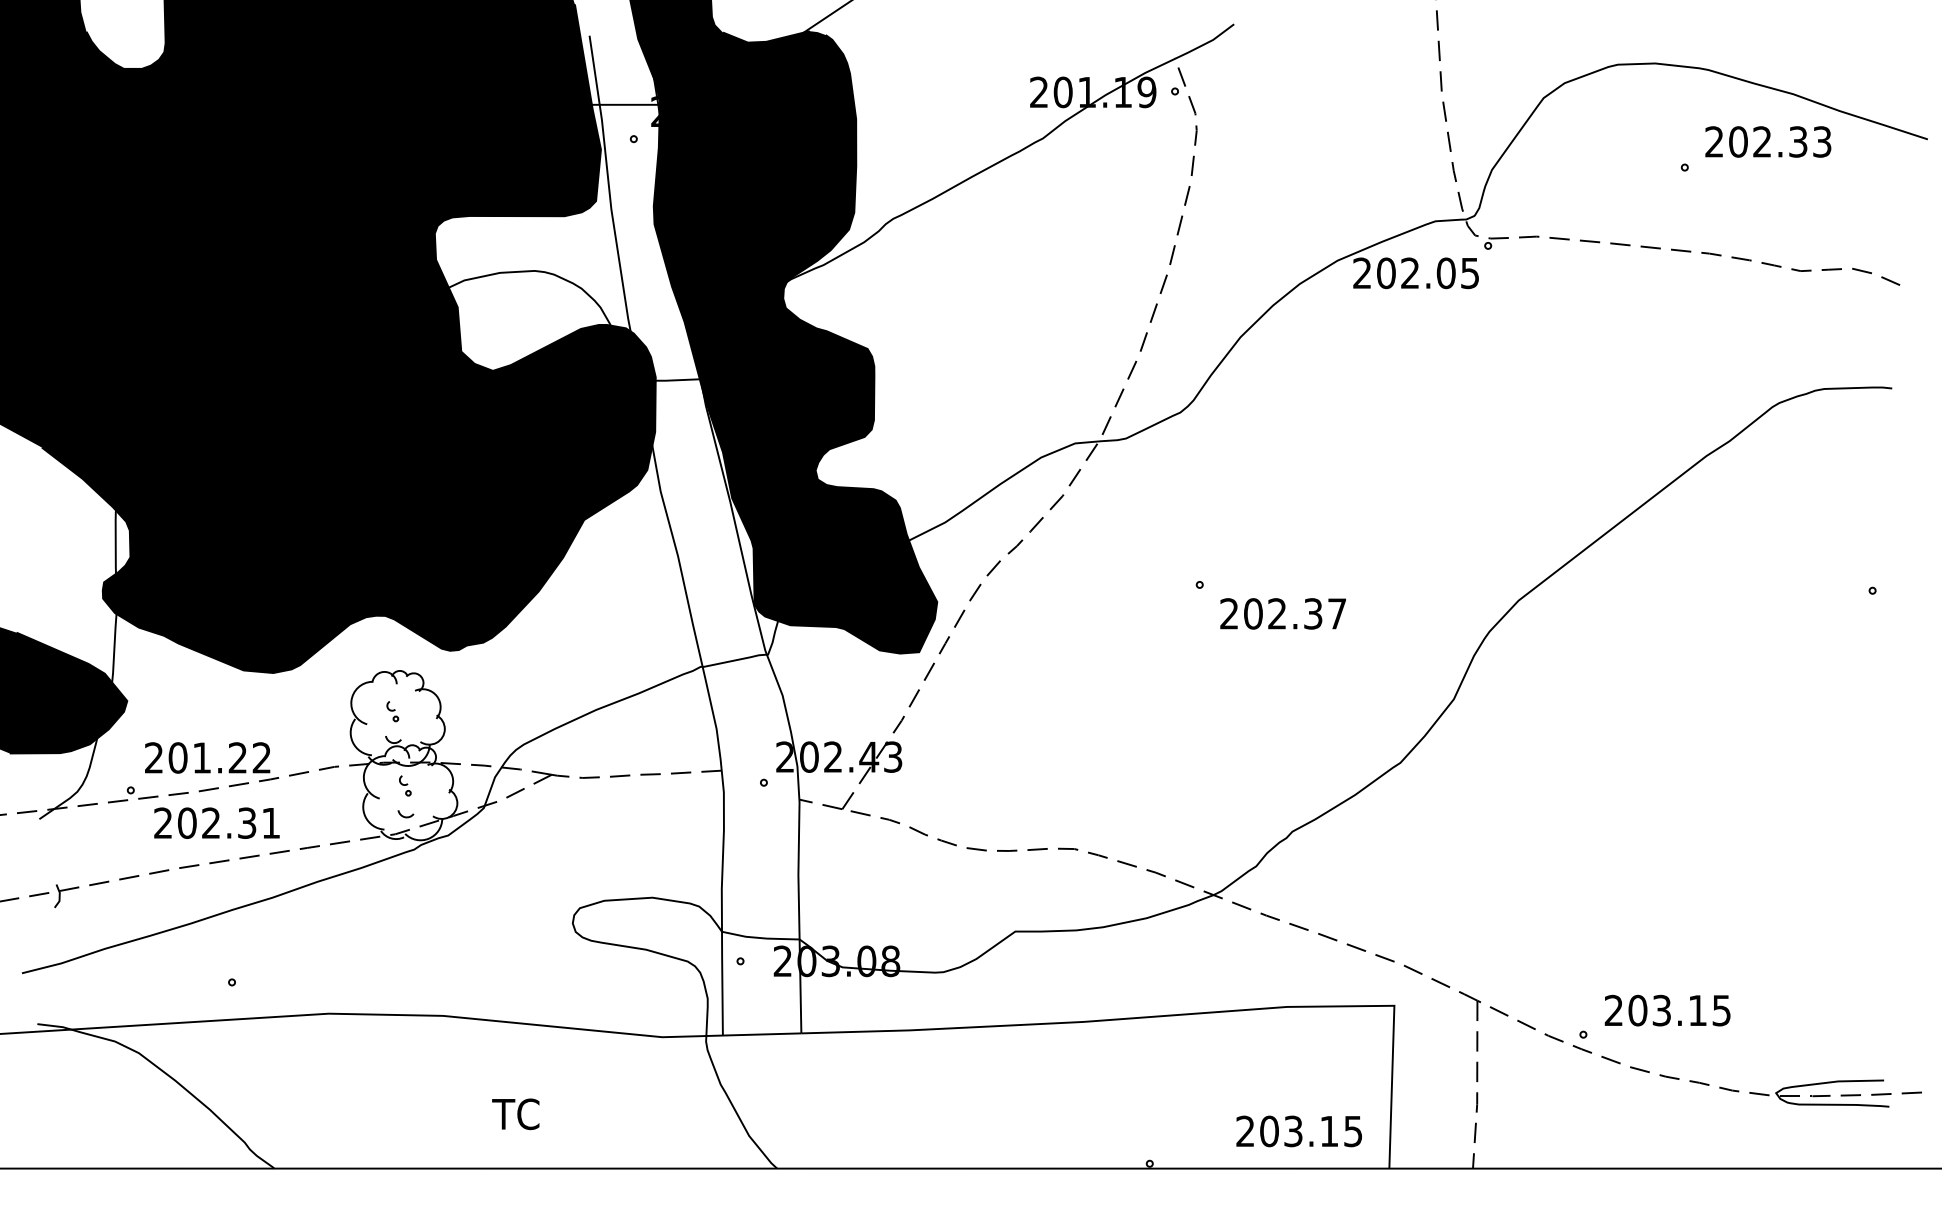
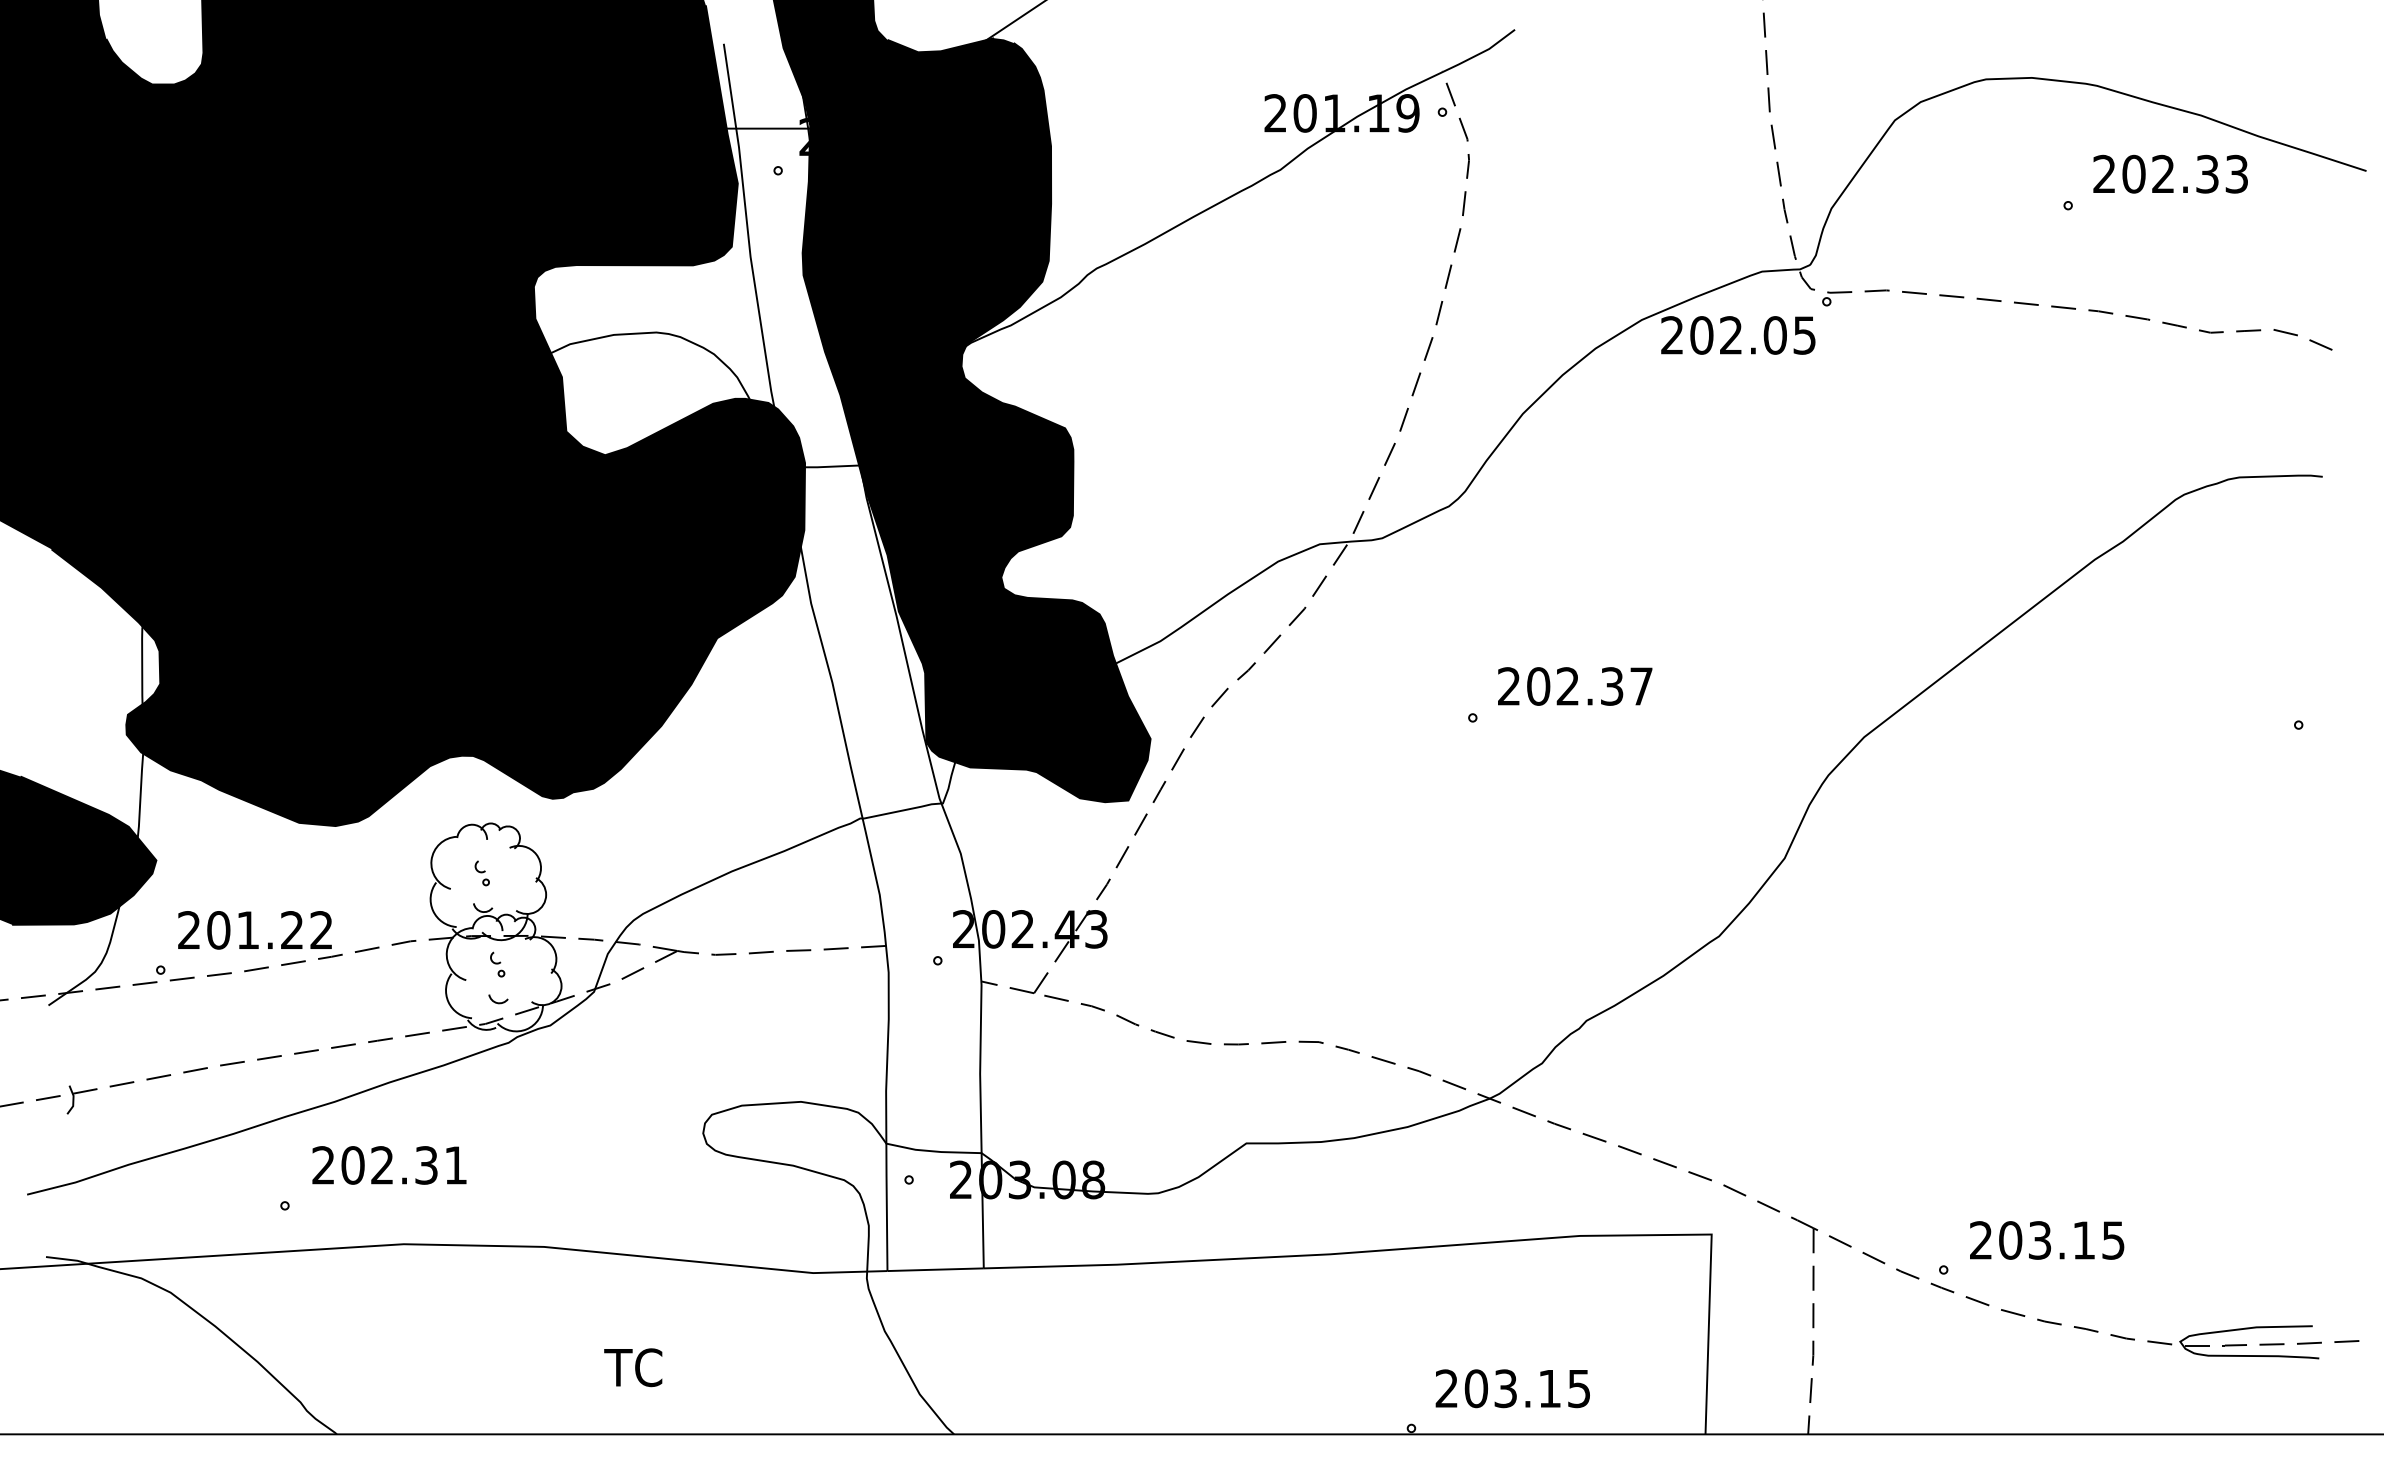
text: (1283, 613) -> (1575, 686), moved
text: (216, 823) -> (389, 1165), moved
text: (1298, 1131) -> (1512, 1388), moved

